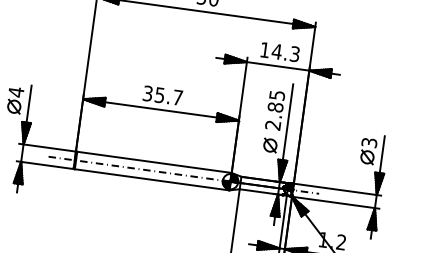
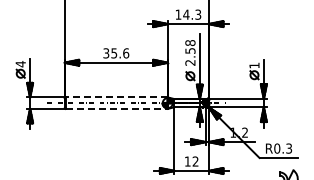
text: (178, 98) -> (126, 53), 35.7 -> 35.6
text: (276, 100) -> (190, 46), 2.85 -> 2.58
text: (369, 142) -> (254, 65), 3 -> 1
line: (154, 162) -> (116, 97), solid -> dashed
line: (153, 179) -> (117, 108), solid -> dashed

